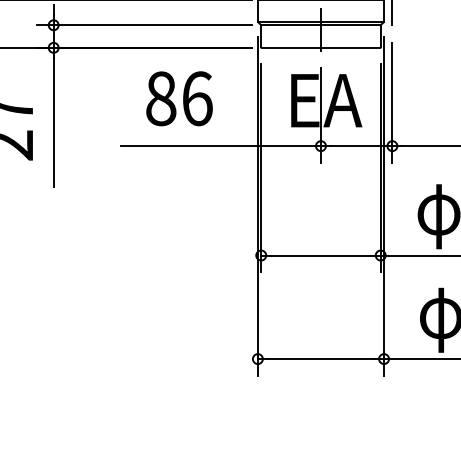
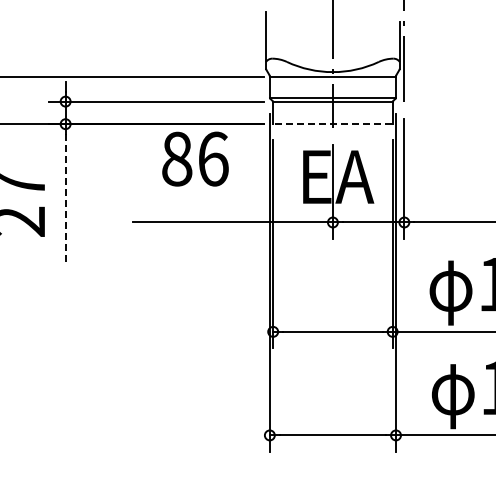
line: (320, 48) -> (332, 124), solid -> dashed
text: (179, 98) -> (195, 158), moved
line: (53, 123) -> (65, 199), solid -> dashed

